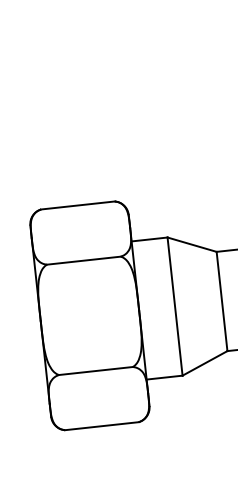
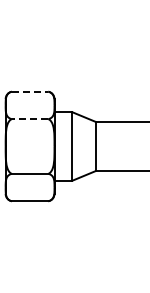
line: (78, 204) -> (30, 91), solid -> dashed
line: (82, 261) -> (29, 119), solid -> dashed

